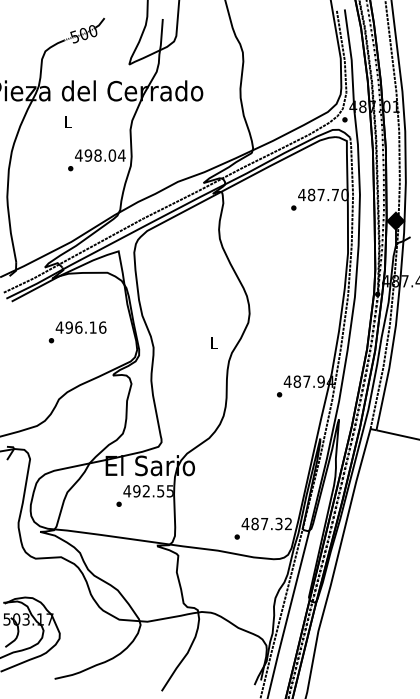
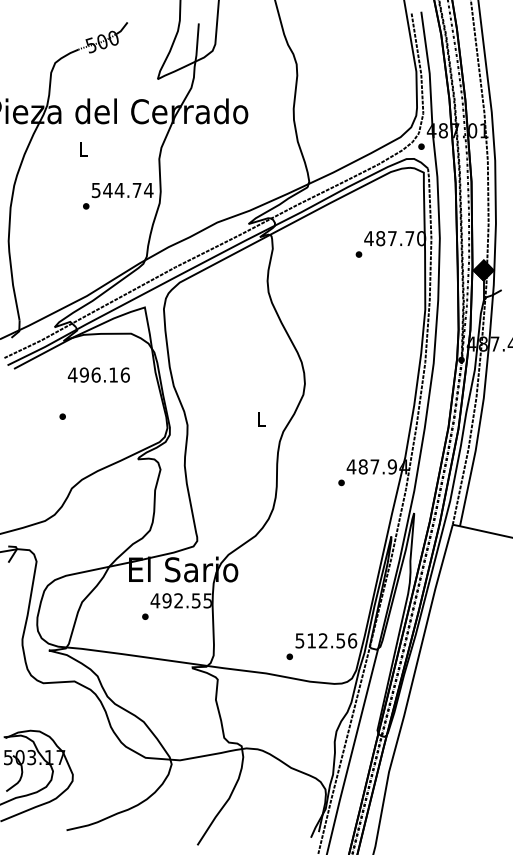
text: (95, 155) -> (116, 190), 498.04 -> 544.74
text: (80, 327) -> (98, 374), moved
text: (266, 523) -> (325, 640), 487.32 -> 512.56

